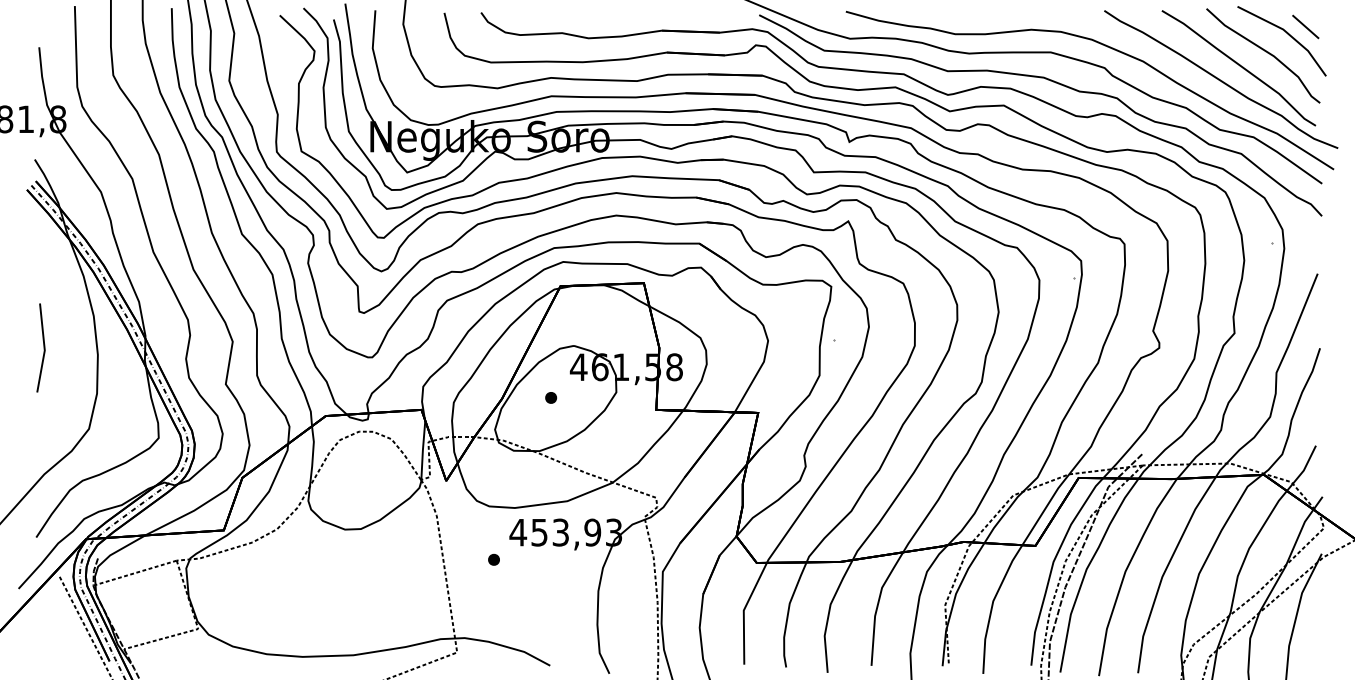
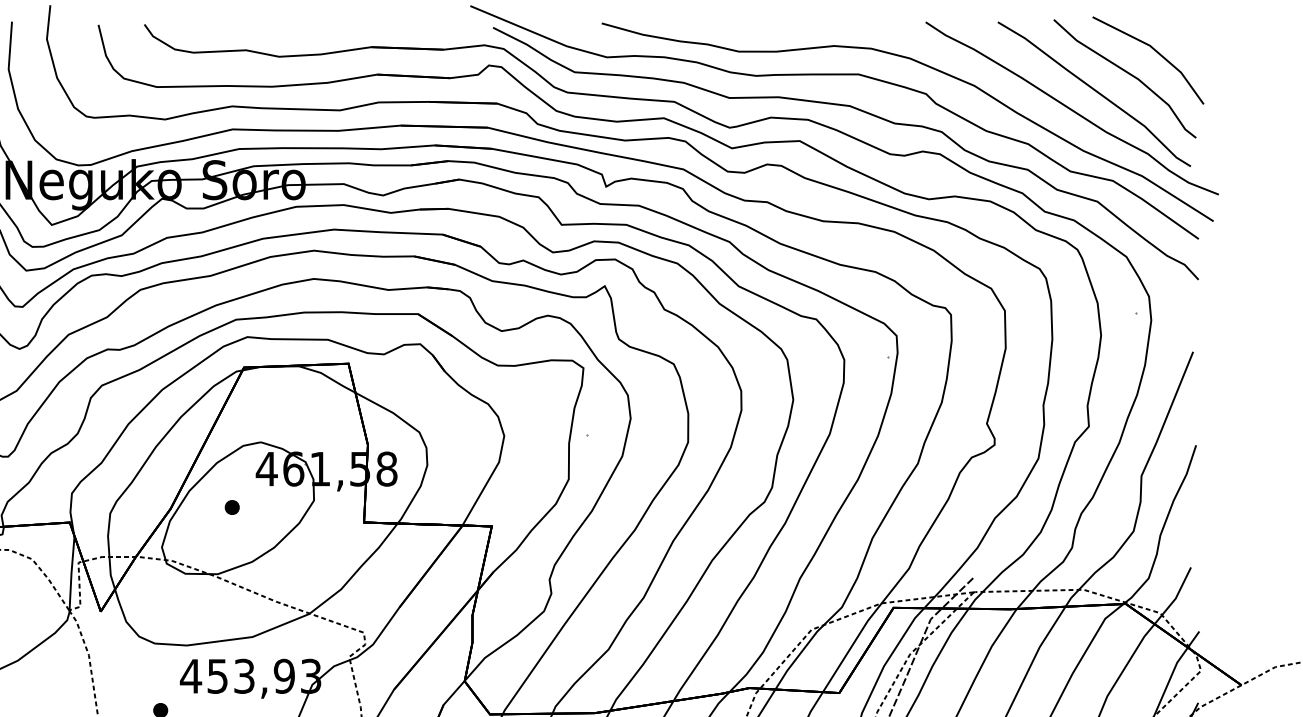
line: (1305, 26) -> (1177, 41), removed

